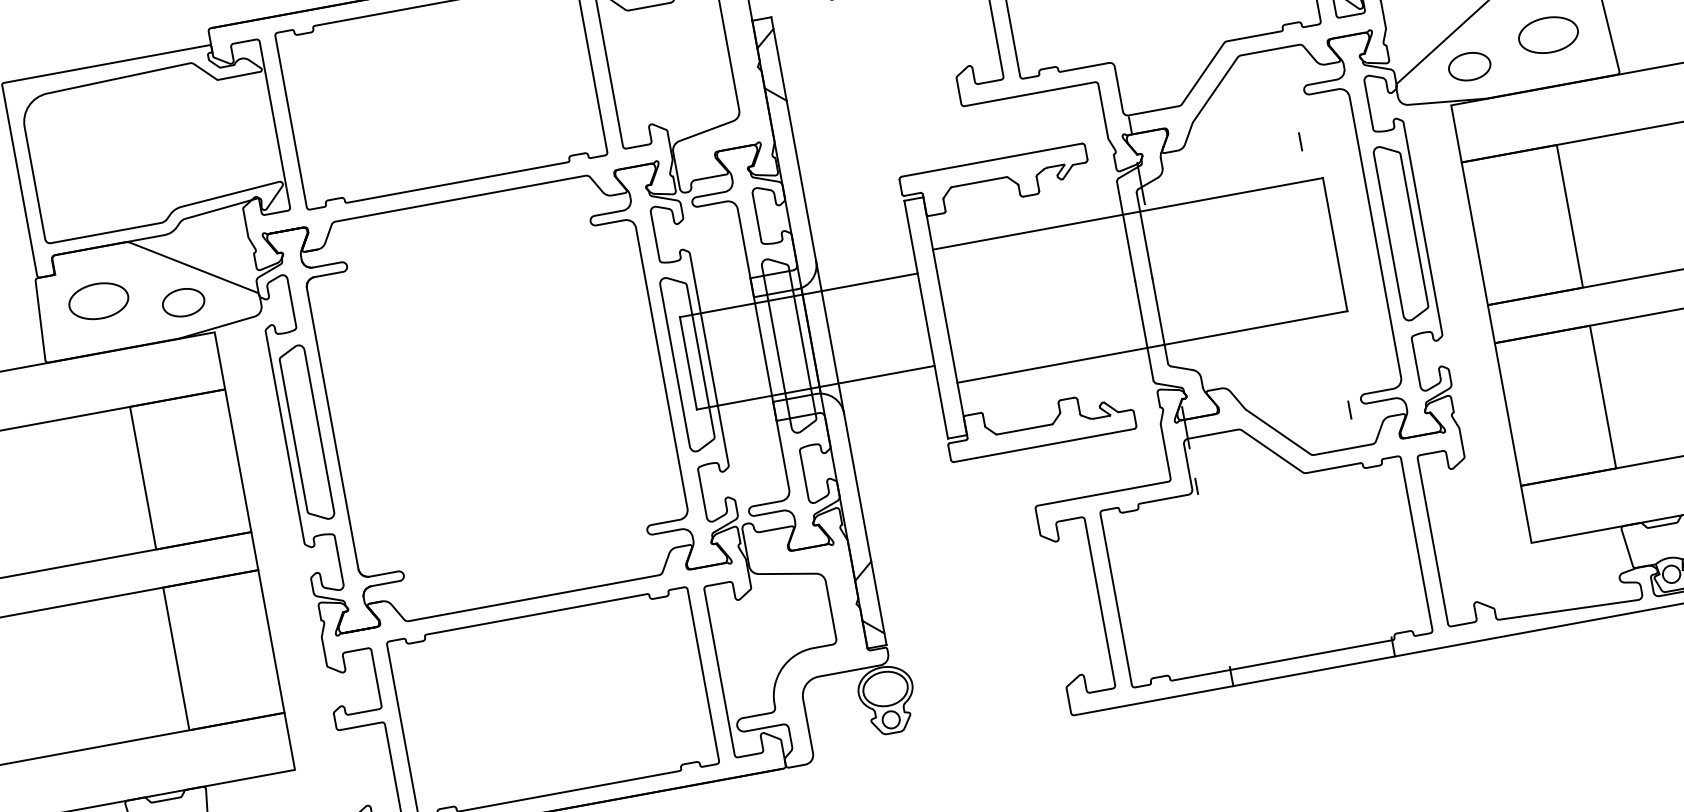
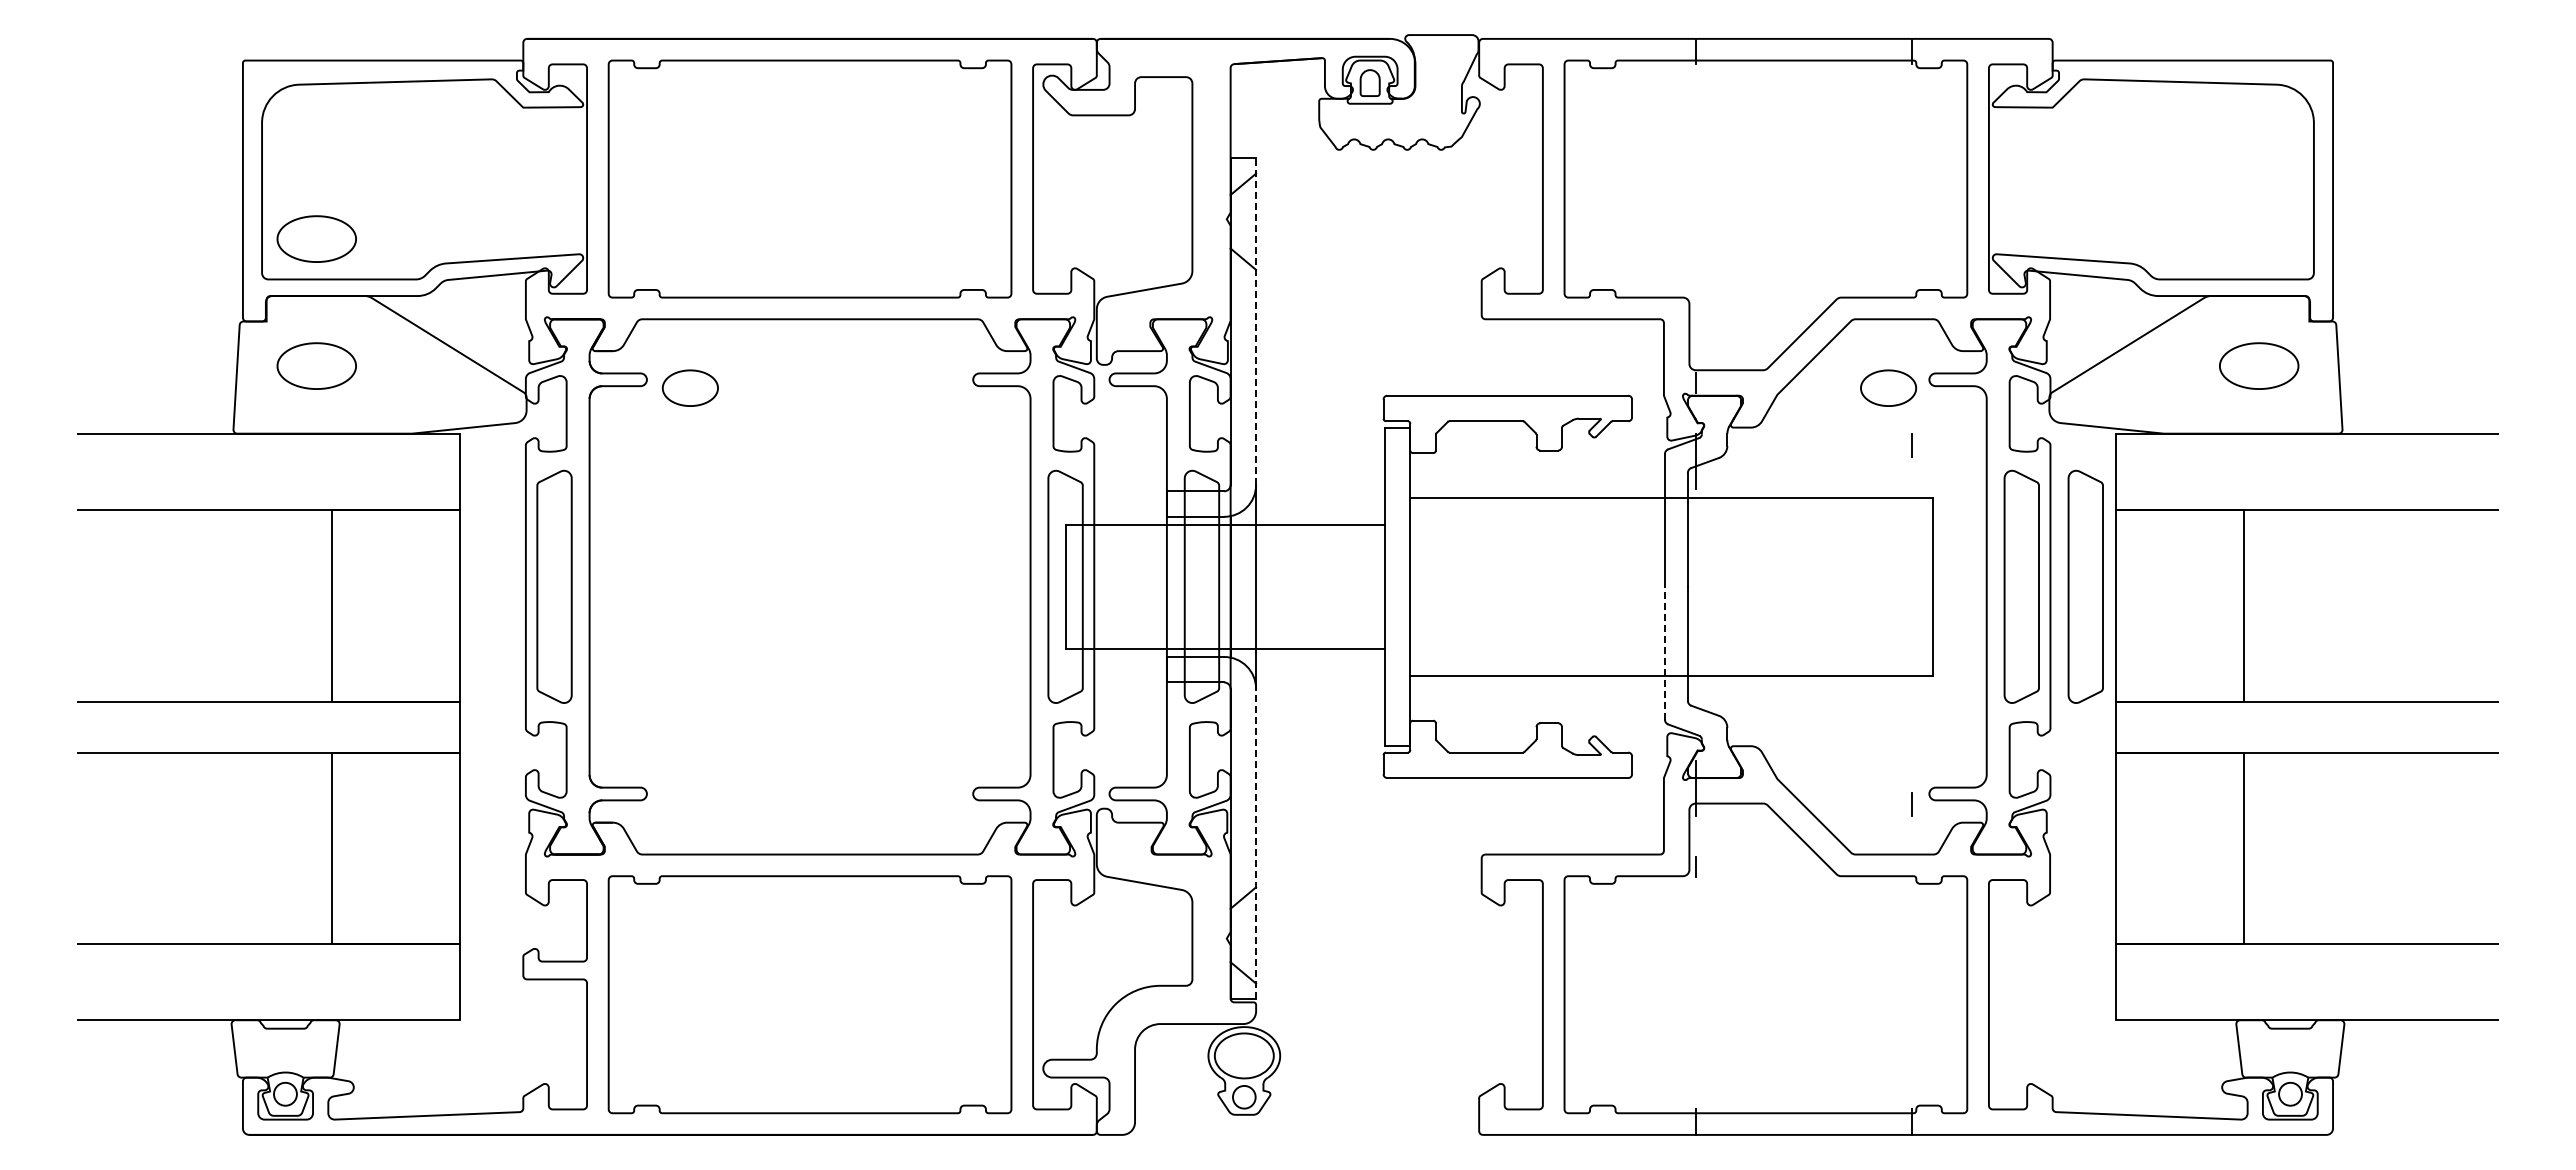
part: (1469, 66) -> (1888, 387), moved
line: (794, 139) -> (1256, 321), solid -> dashed
part: (81, 206) -> (316, 238), added
part: (1449, 223) -> (2085, 586), added
part: (182, 302) -> (689, 387), moved
line: (1143, 330) -> (1664, 652), solid -> dashed
line: (865, 528) -> (1256, 843), solid -> dashed

